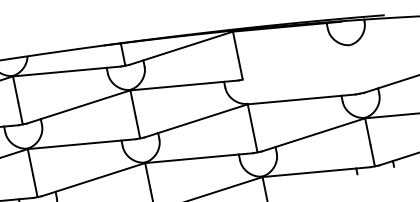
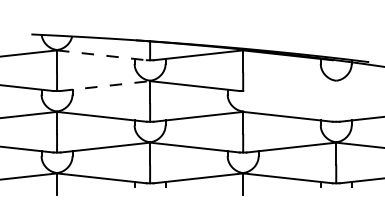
line: (67, 71) -> (102, 55), solid -> dashed
line: (78, 107) -> (105, 86), solid -> dashed

